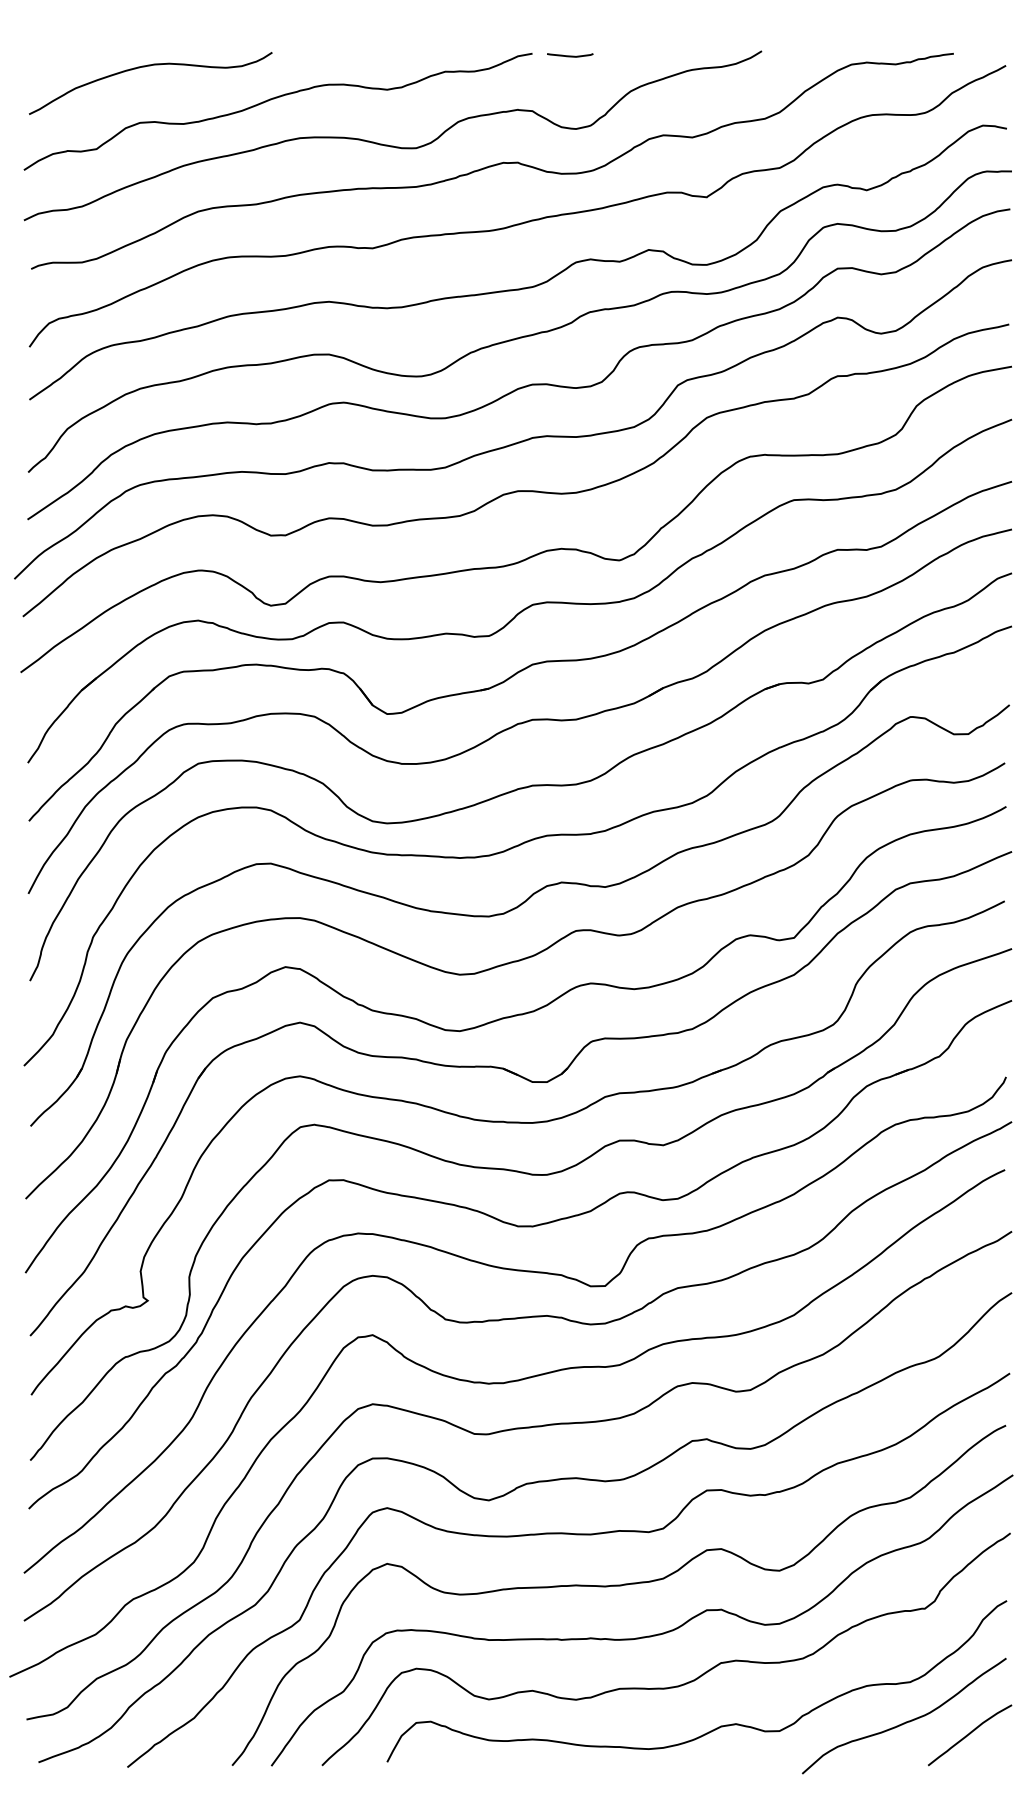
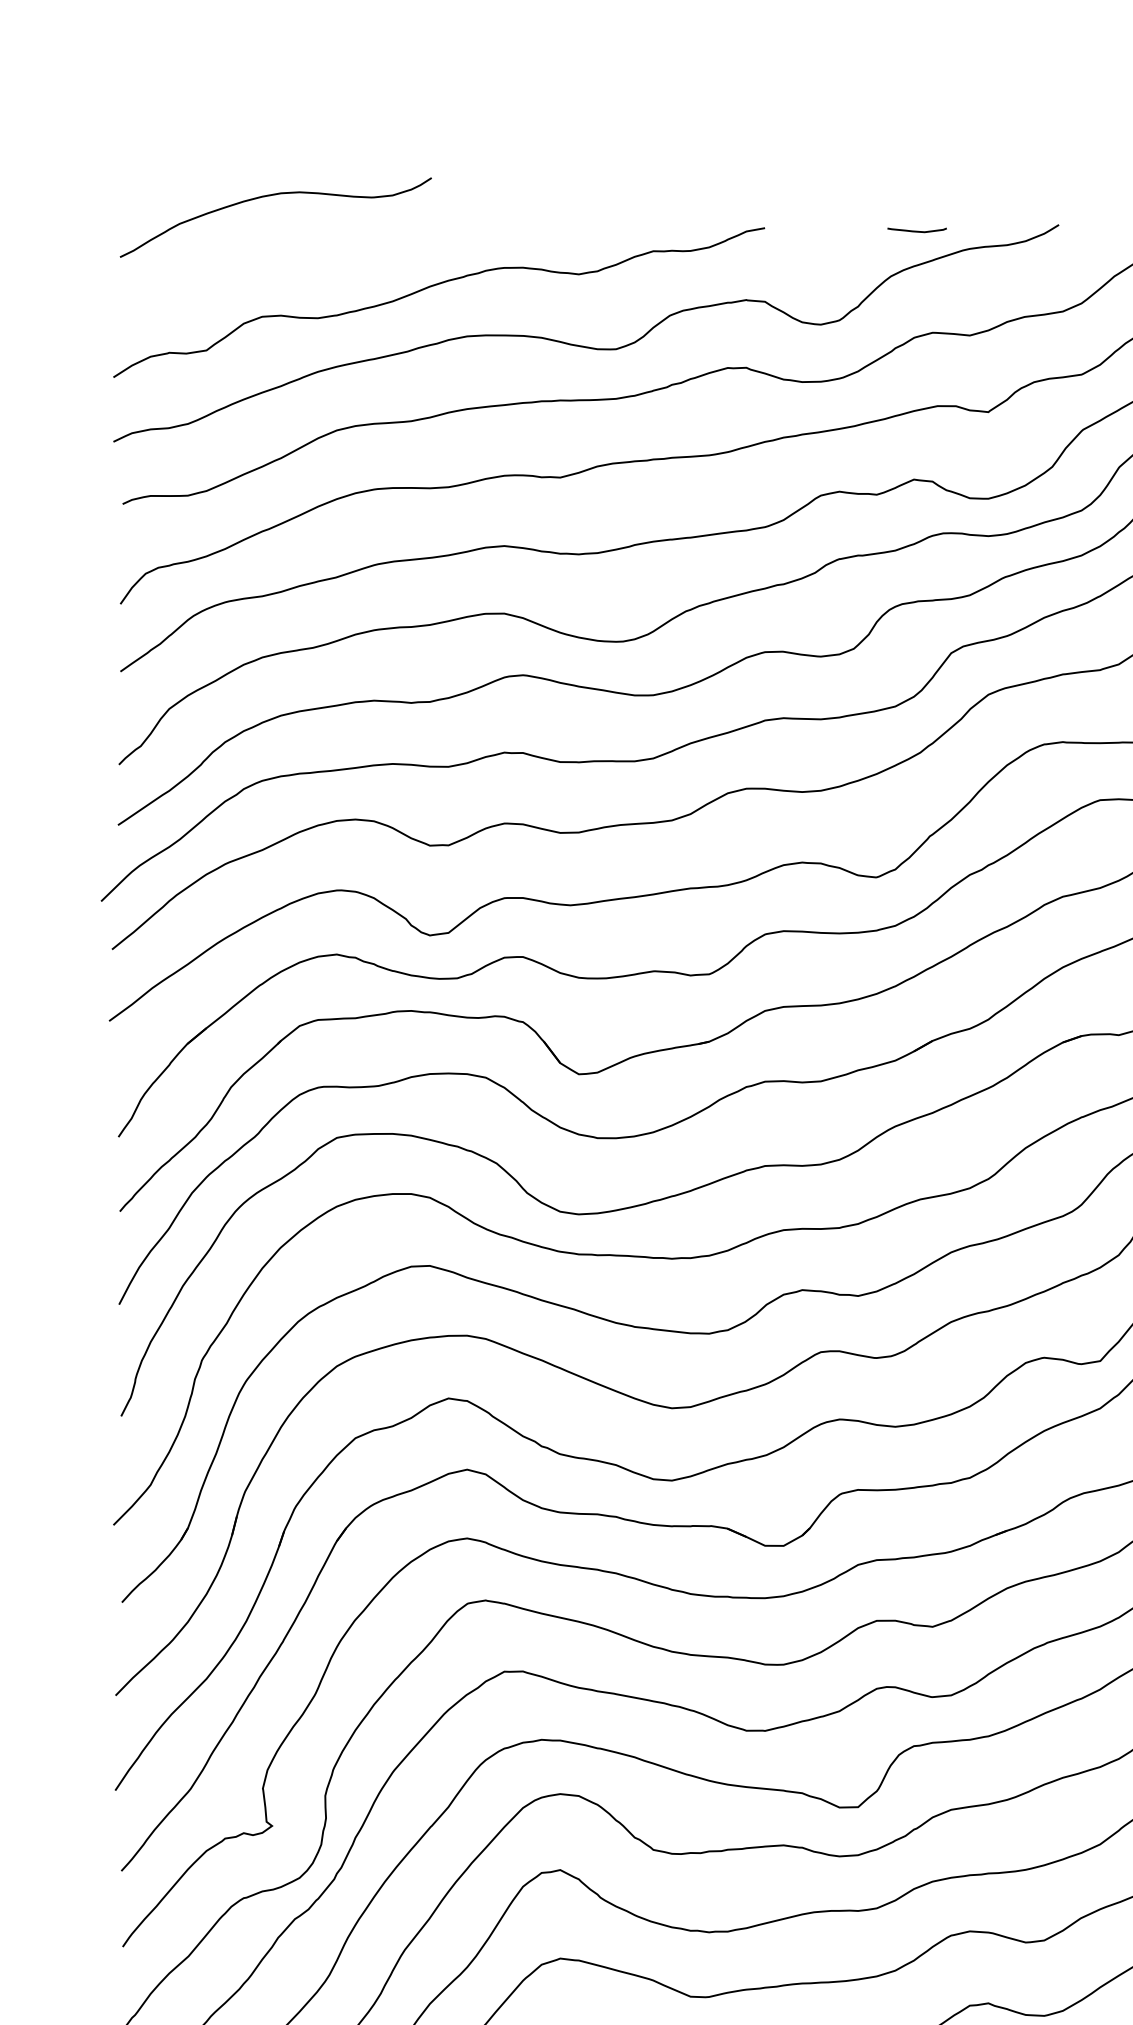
curve: (570, 55) -> (917, 230), moved
curve: (145, 67) -> (269, 197), moved

